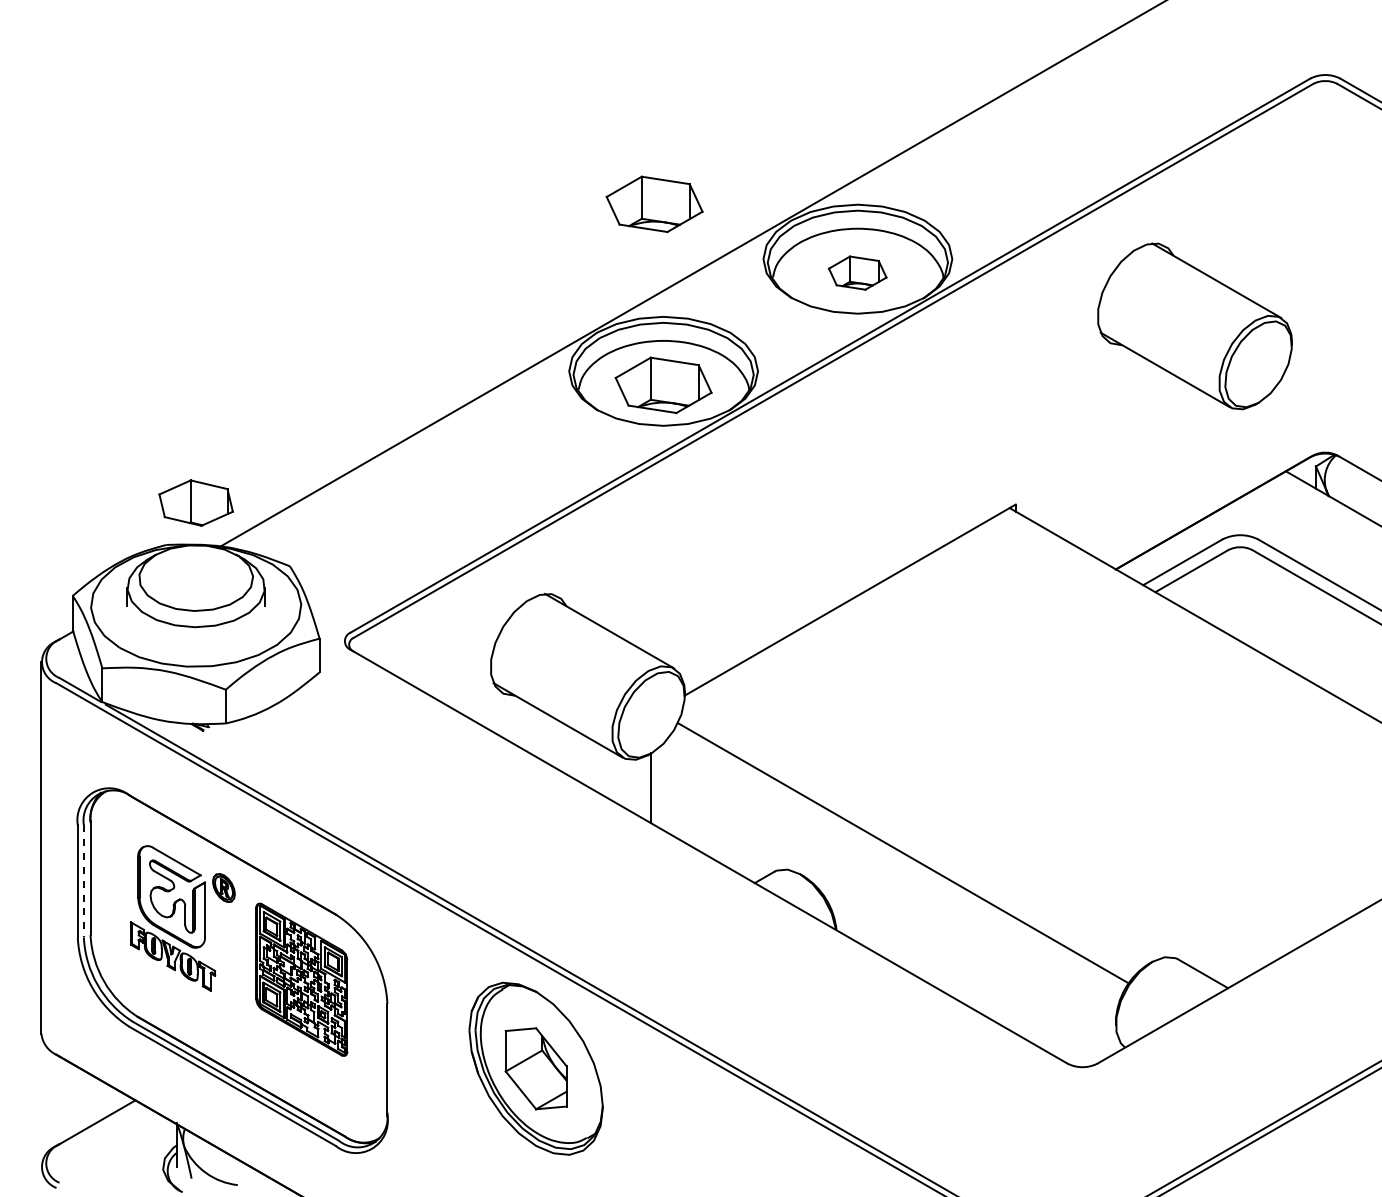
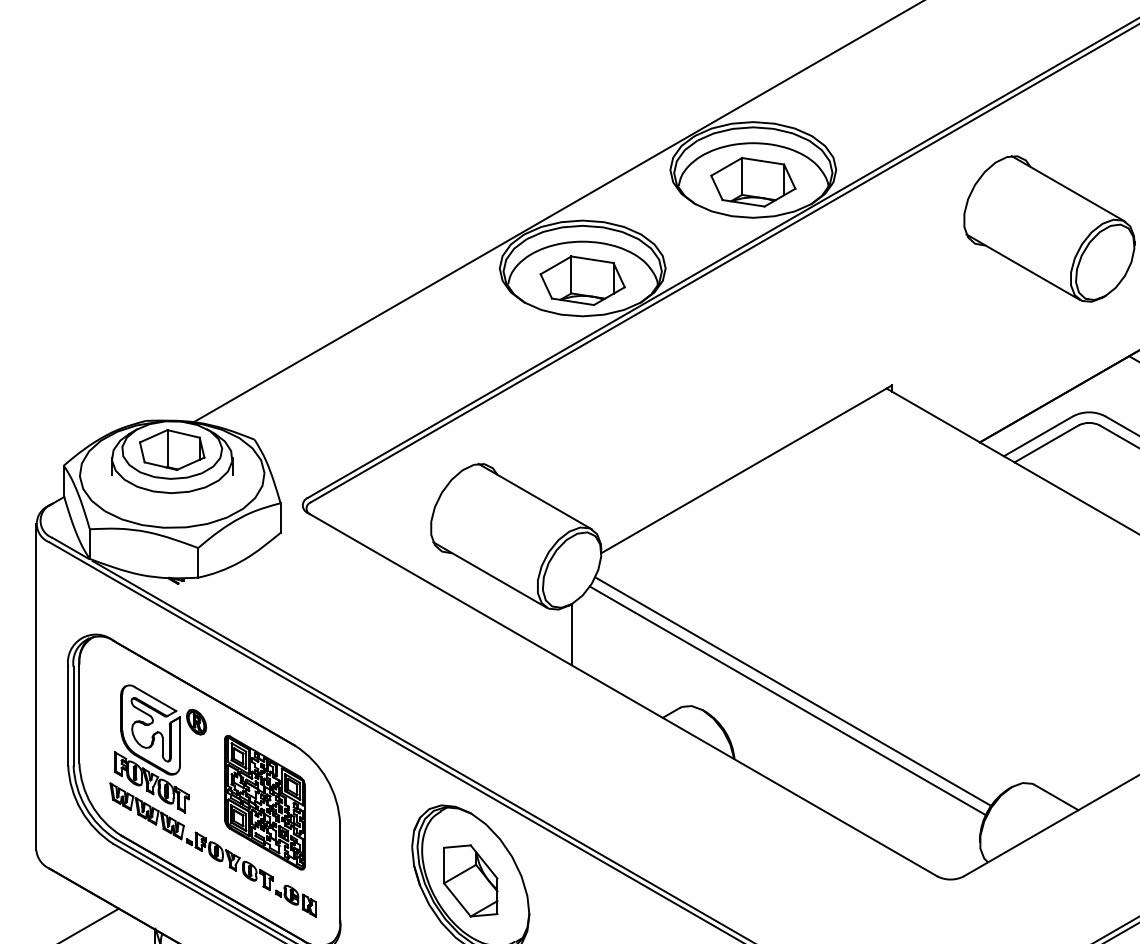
part: (654, 204) -> (574, 121), removed
part: (857, 272) -> (752, 181), size x1.67
part: (195, 502) -> (171, 449), moved
line: (896, 863) -> (787, 700), added
line: (83, 881) -> (73, 716), dashed -> solid
part: (242, 1033) -> (212, 849), added

